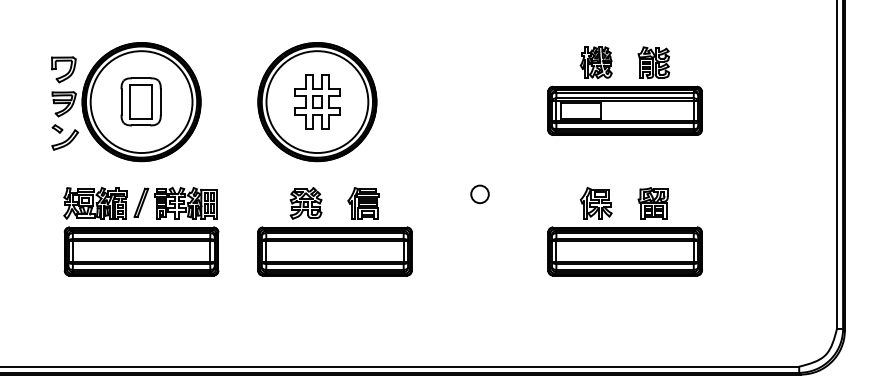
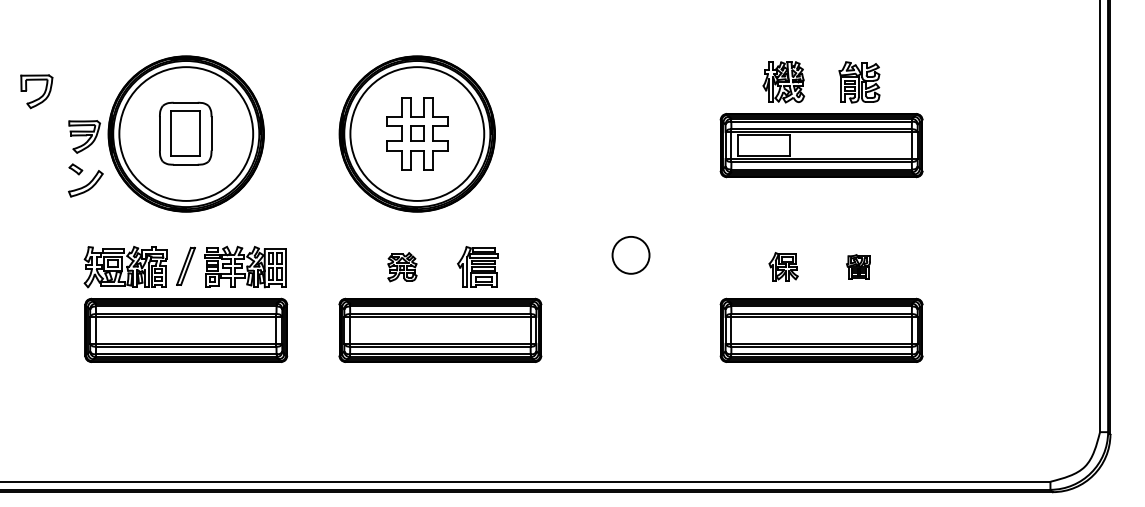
part: (63, 69) -> (36, 91), moved
circle: (479, 194) -> (630, 255), size x1.6
part: (305, 203) -> (401, 267), size x0.7
part: (595, 203) -> (782, 267), size x0.7
part: (652, 203) -> (857, 267), size x0.6

